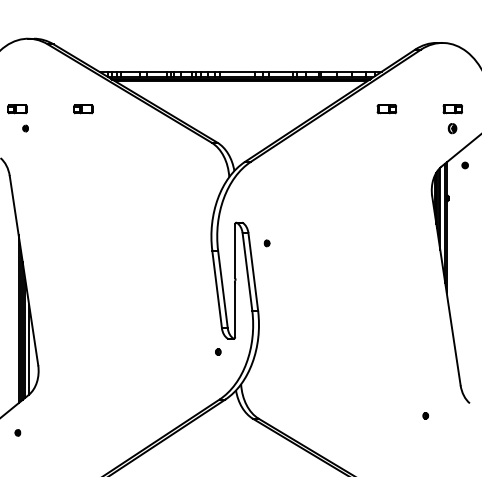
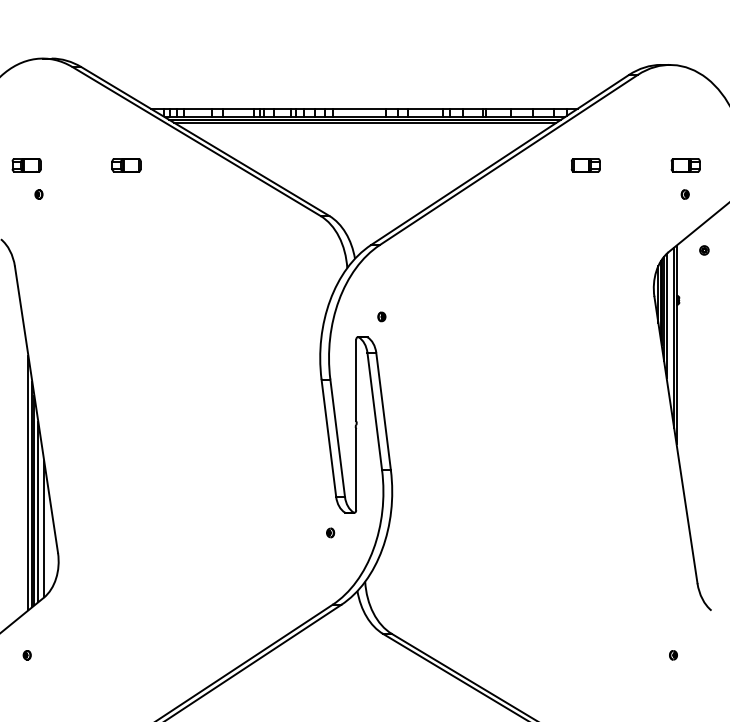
part: (452, 128) -> (685, 194), size x0.62
part: (266, 243) -> (380, 317), moved
part: (425, 415) -> (673, 654), moved

